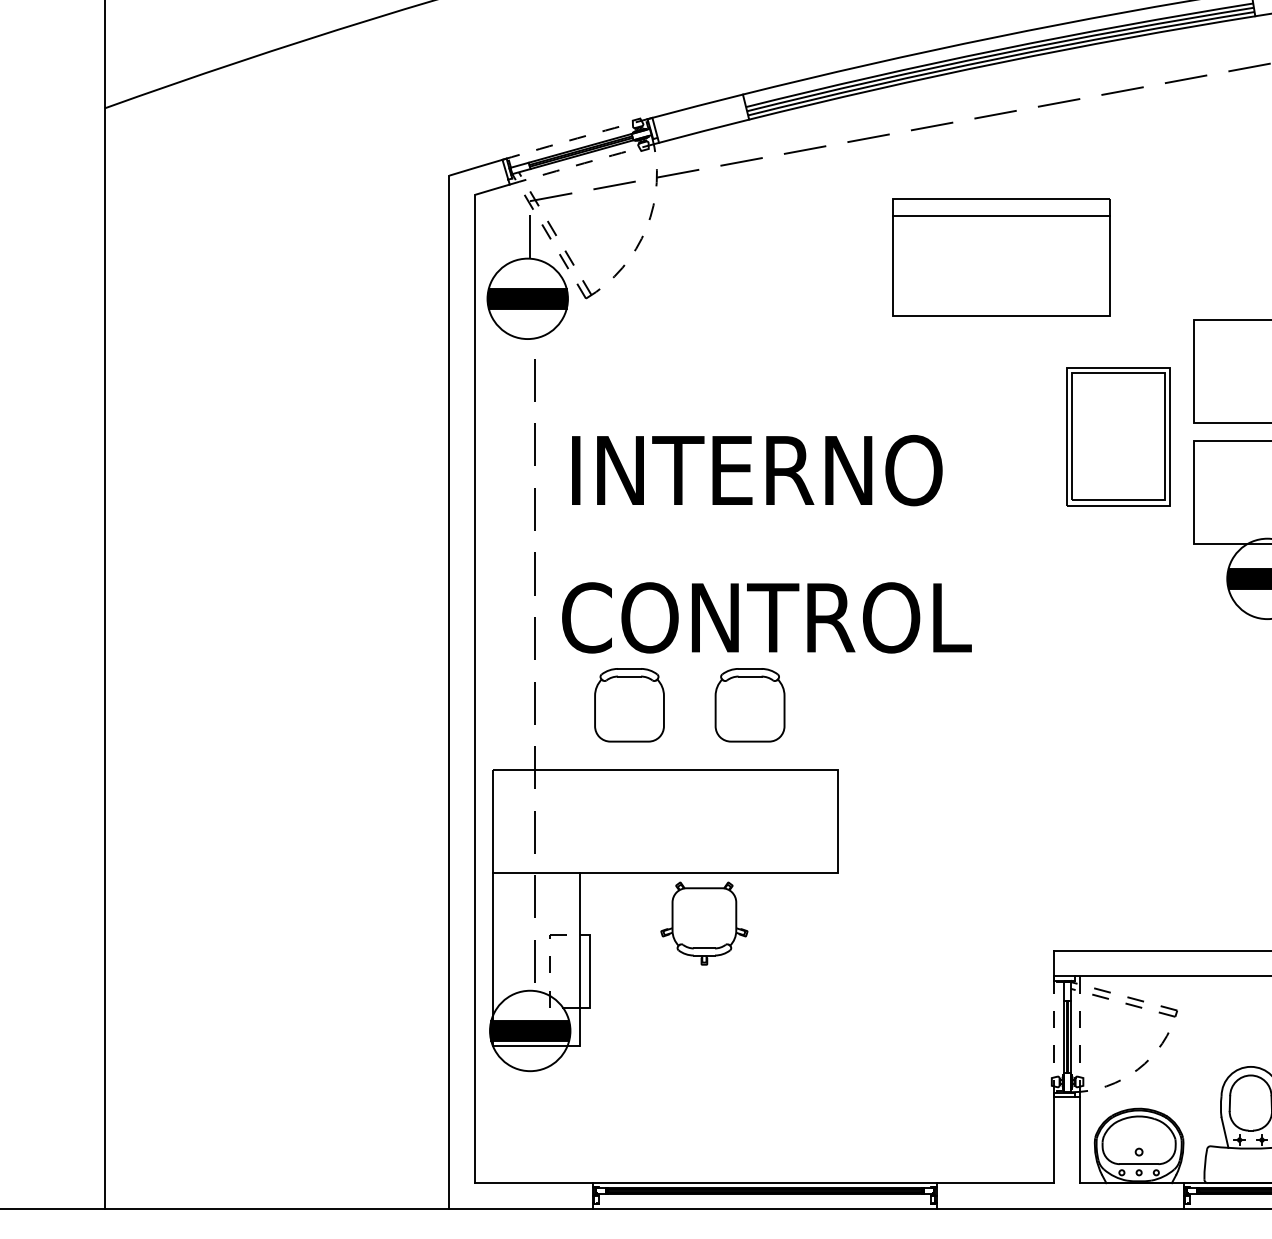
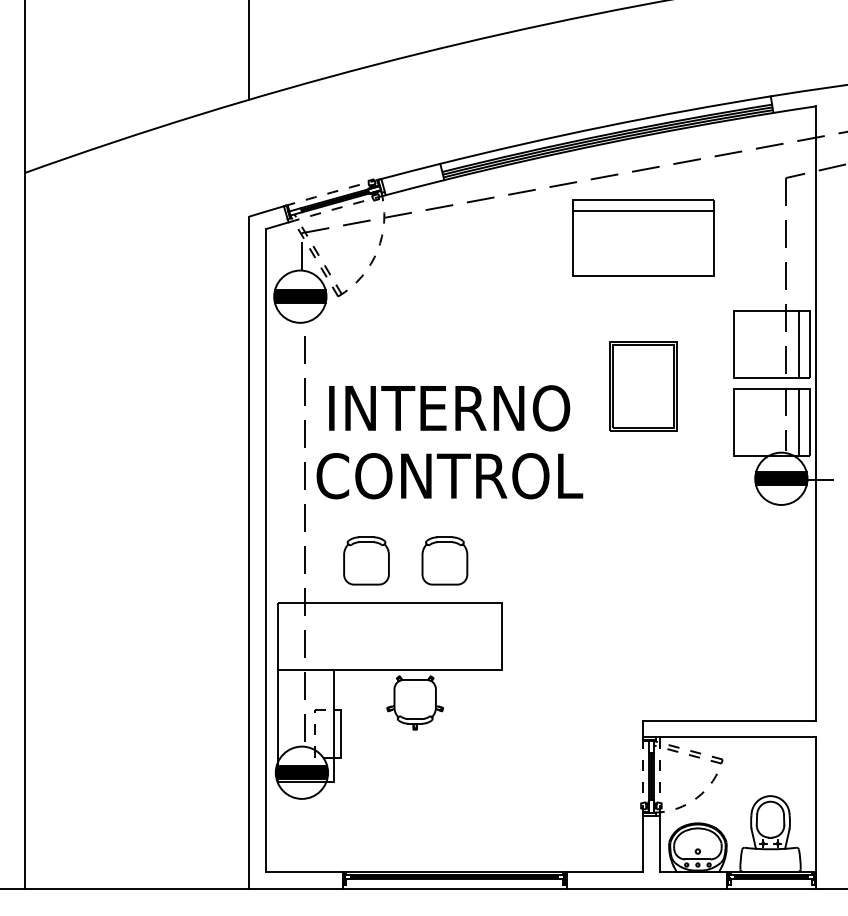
part: (1001, 257) -> (643, 237), moved
part: (1118, 436) -> (643, 386), moved
text: (766, 618) -> (449, 476), moved

